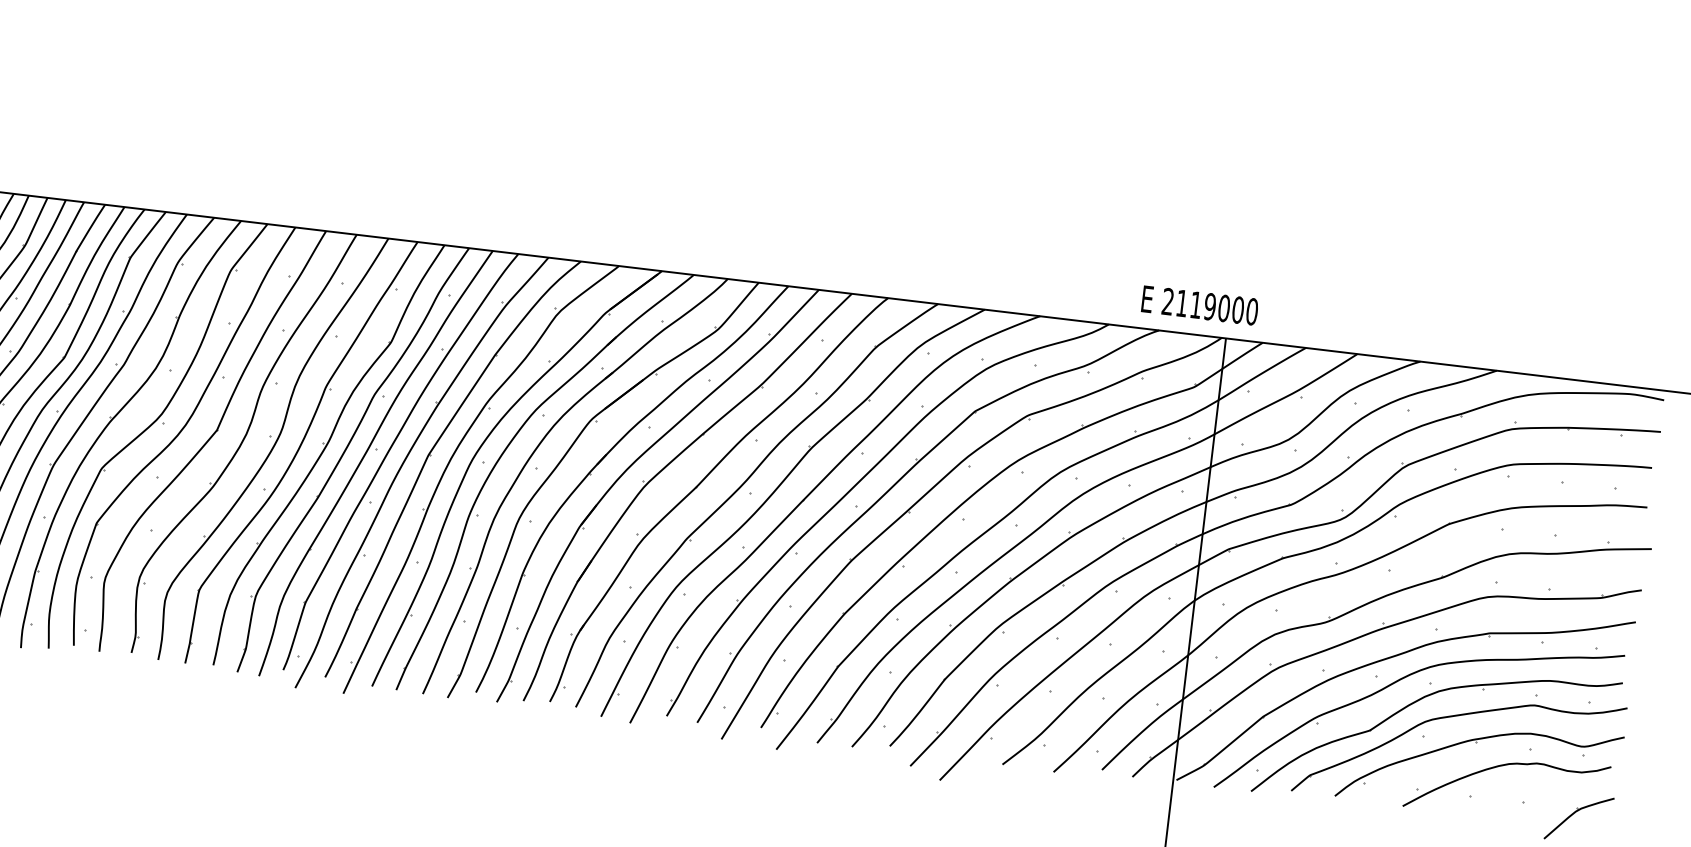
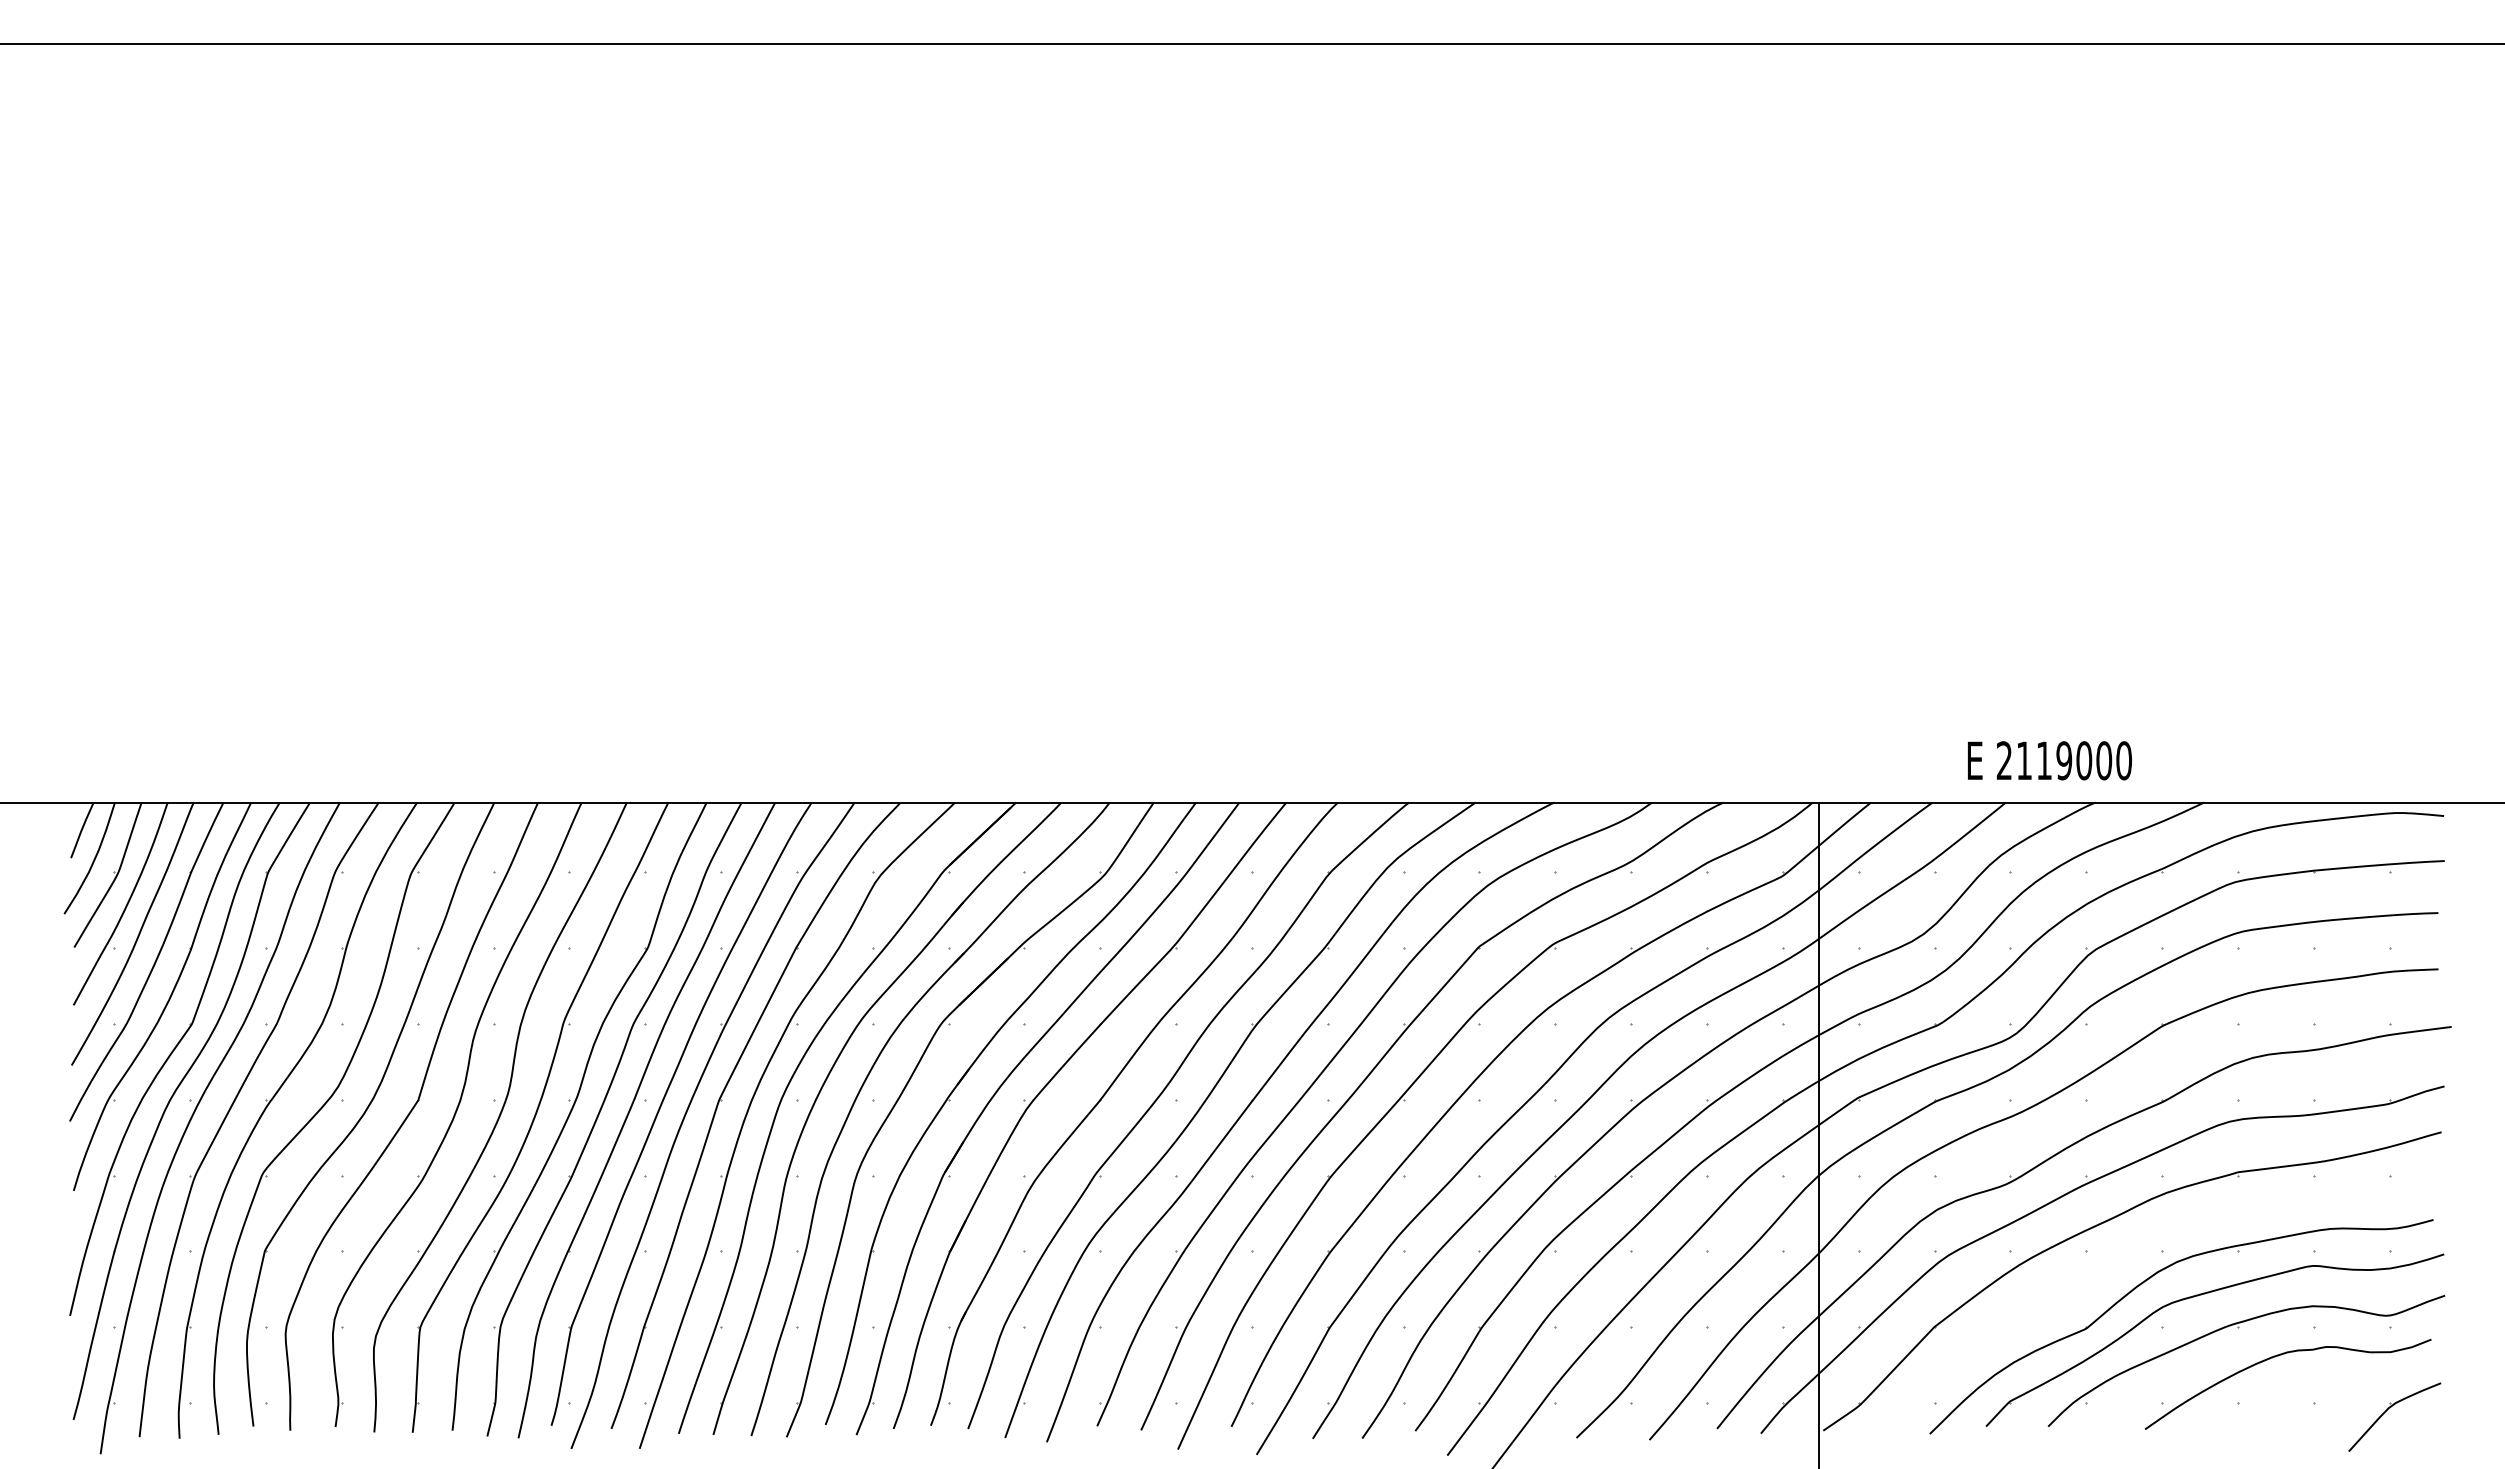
text: (1199, 305) -> (2049, 760), moved
part: (1400, 680) -> (2120, 1253), removed

